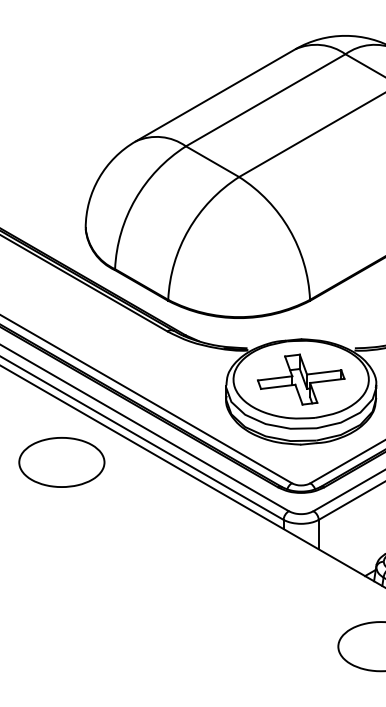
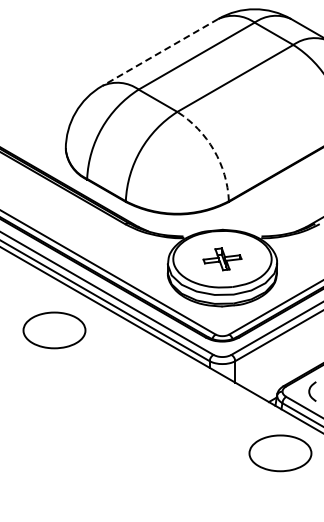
line: (215, 95) -> (160, 52), solid -> dashed
arc: (290, 230) -> (214, 150), solid -> dashed
part: (301, 380) -> (222, 259), size x0.6
part: (61, 462) -> (54, 330), moved

